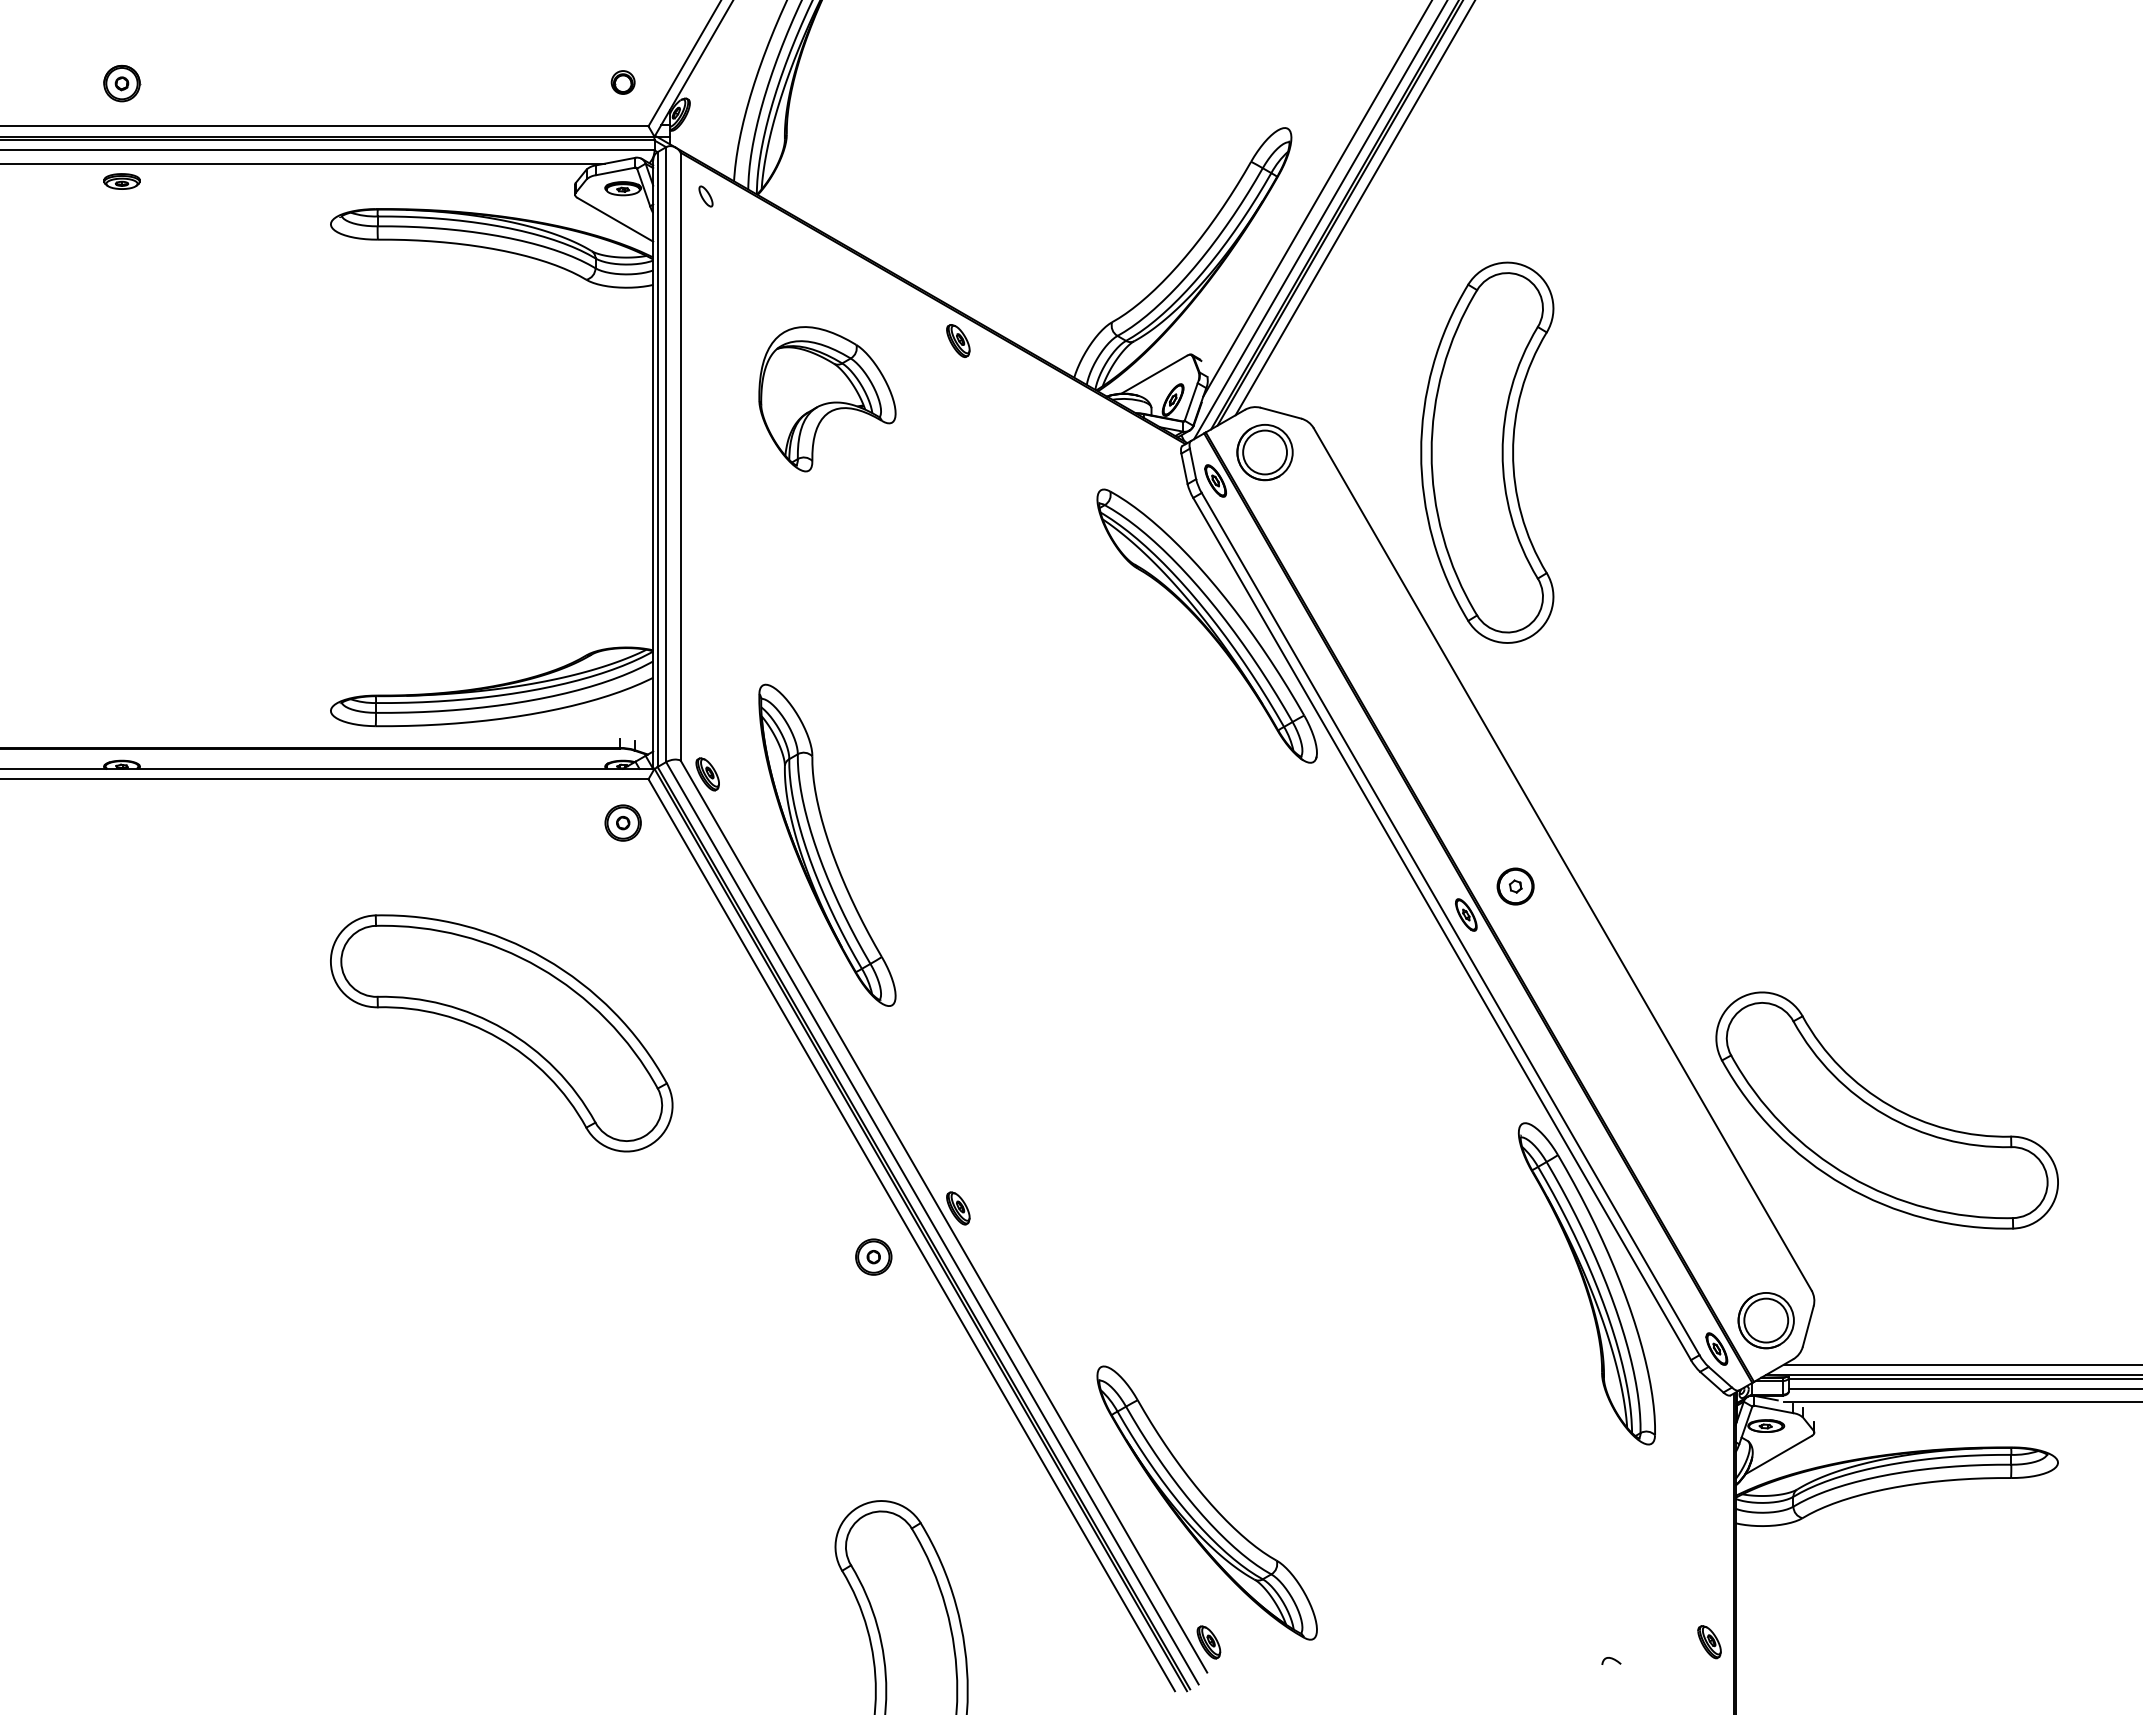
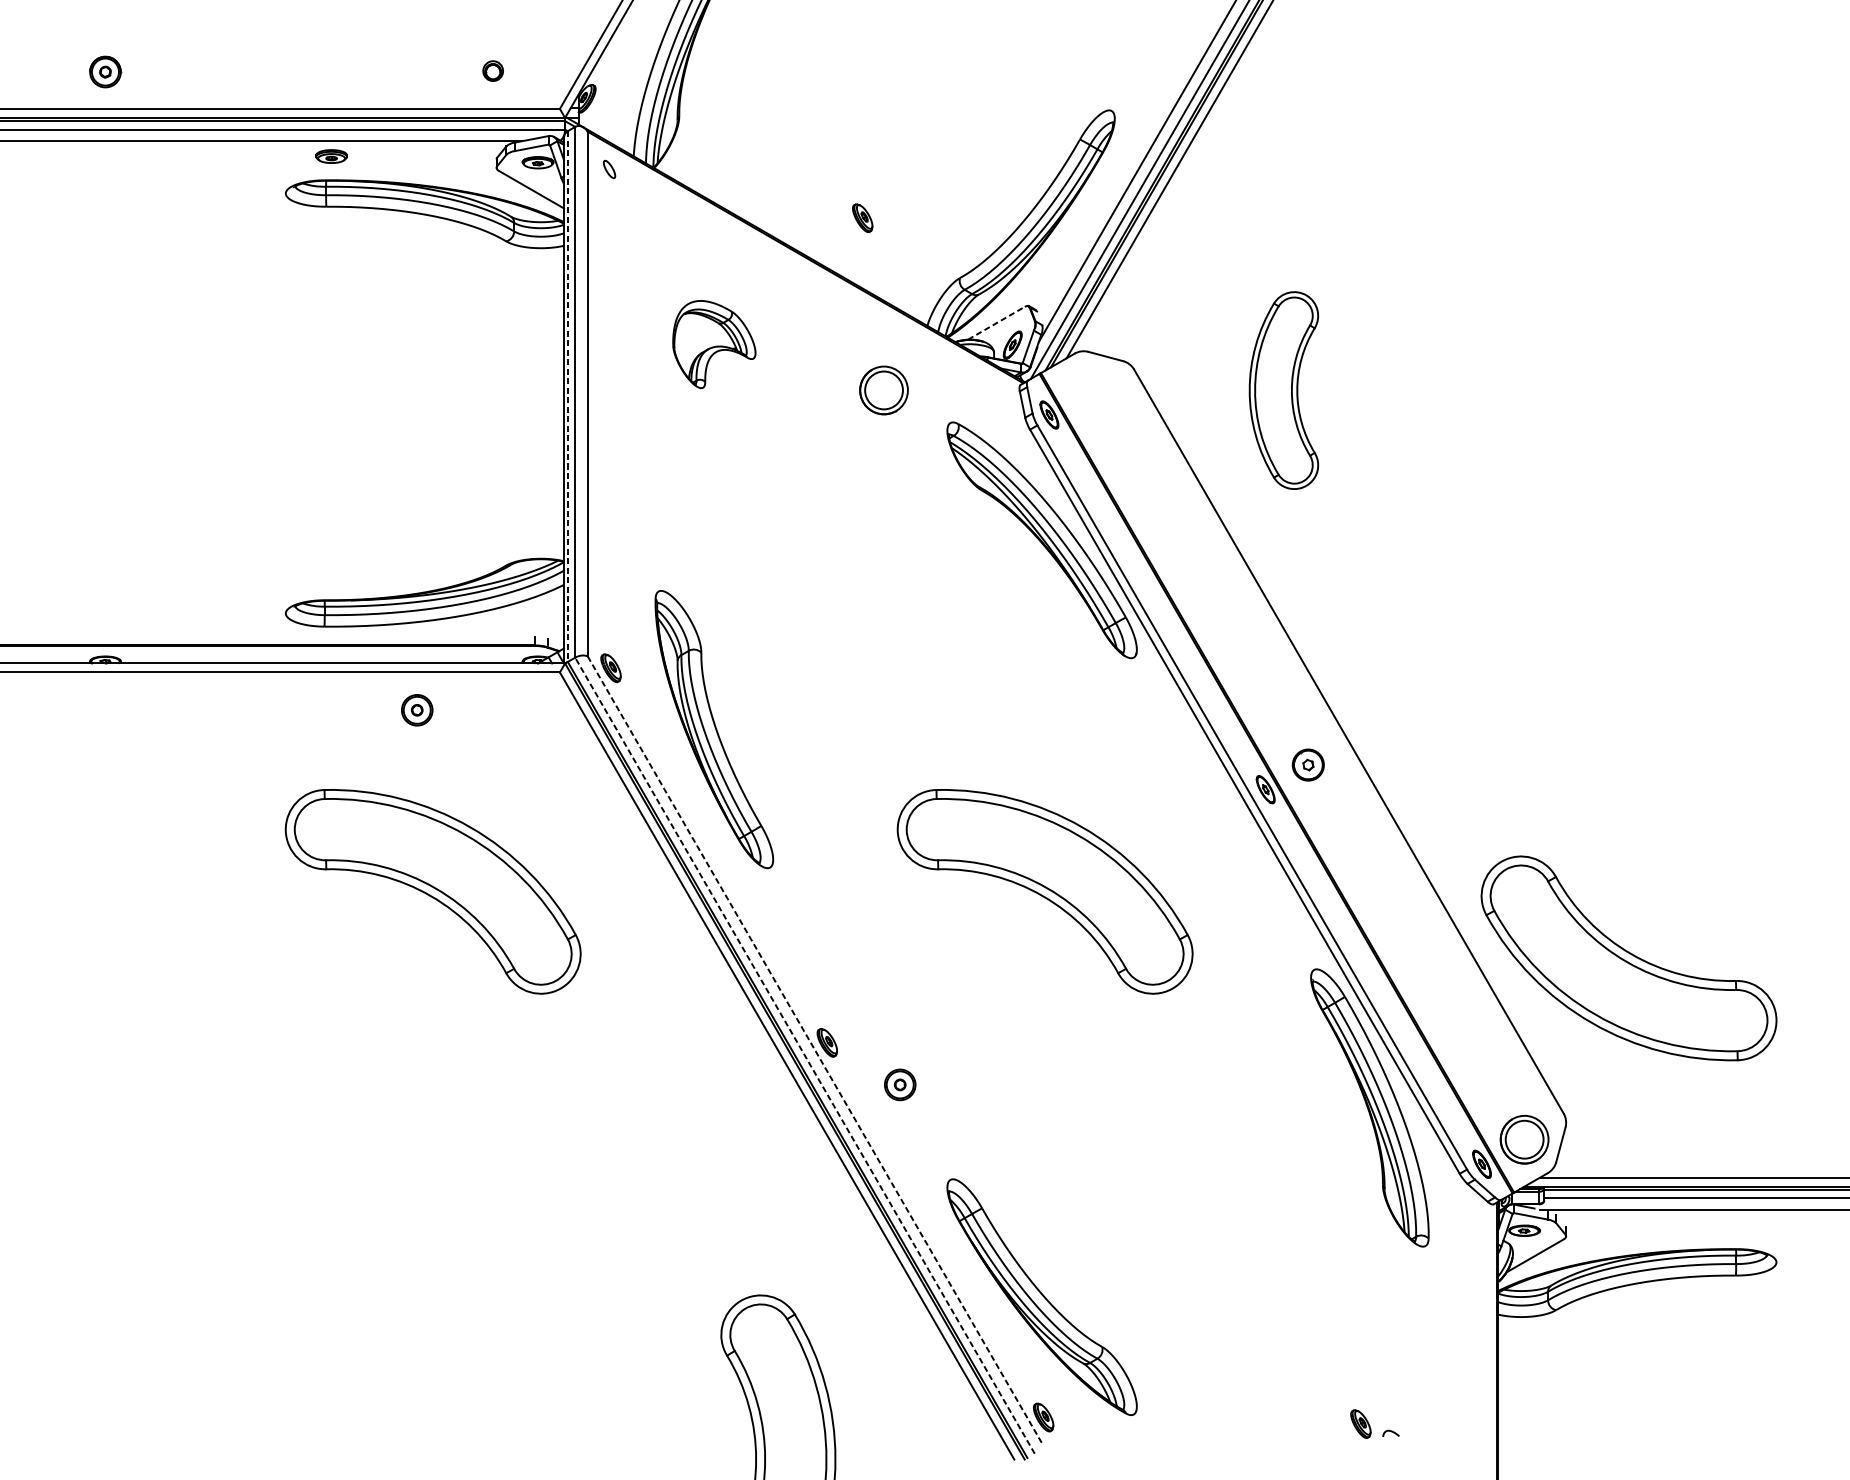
part: (622, 82) -> (492, 71), moved
part: (121, 181) -> (331, 156), moved
part: (958, 340) -> (862, 217), moved
line: (1154, 374) -> (996, 323), solid -> dashed
part: (827, 399) -> (714, 344), size x0.7
part: (1264, 452) -> (883, 390), moved
part: (1487, 452) -> (1284, 390), size x0.6
line: (657, 460) -> (567, 397), solid -> dashed
part: (622, 822) -> (416, 709), moved
part: (1210, 1033) -> (1044, 891), added
line: (944, 1217) -> (815, 1050), solid -> dashed
line: (932, 1223) -> (805, 1055), solid -> dashed
part: (873, 1256) -> (899, 1084), moved
part: (1709, 1642) -> (1360, 1424), moved

